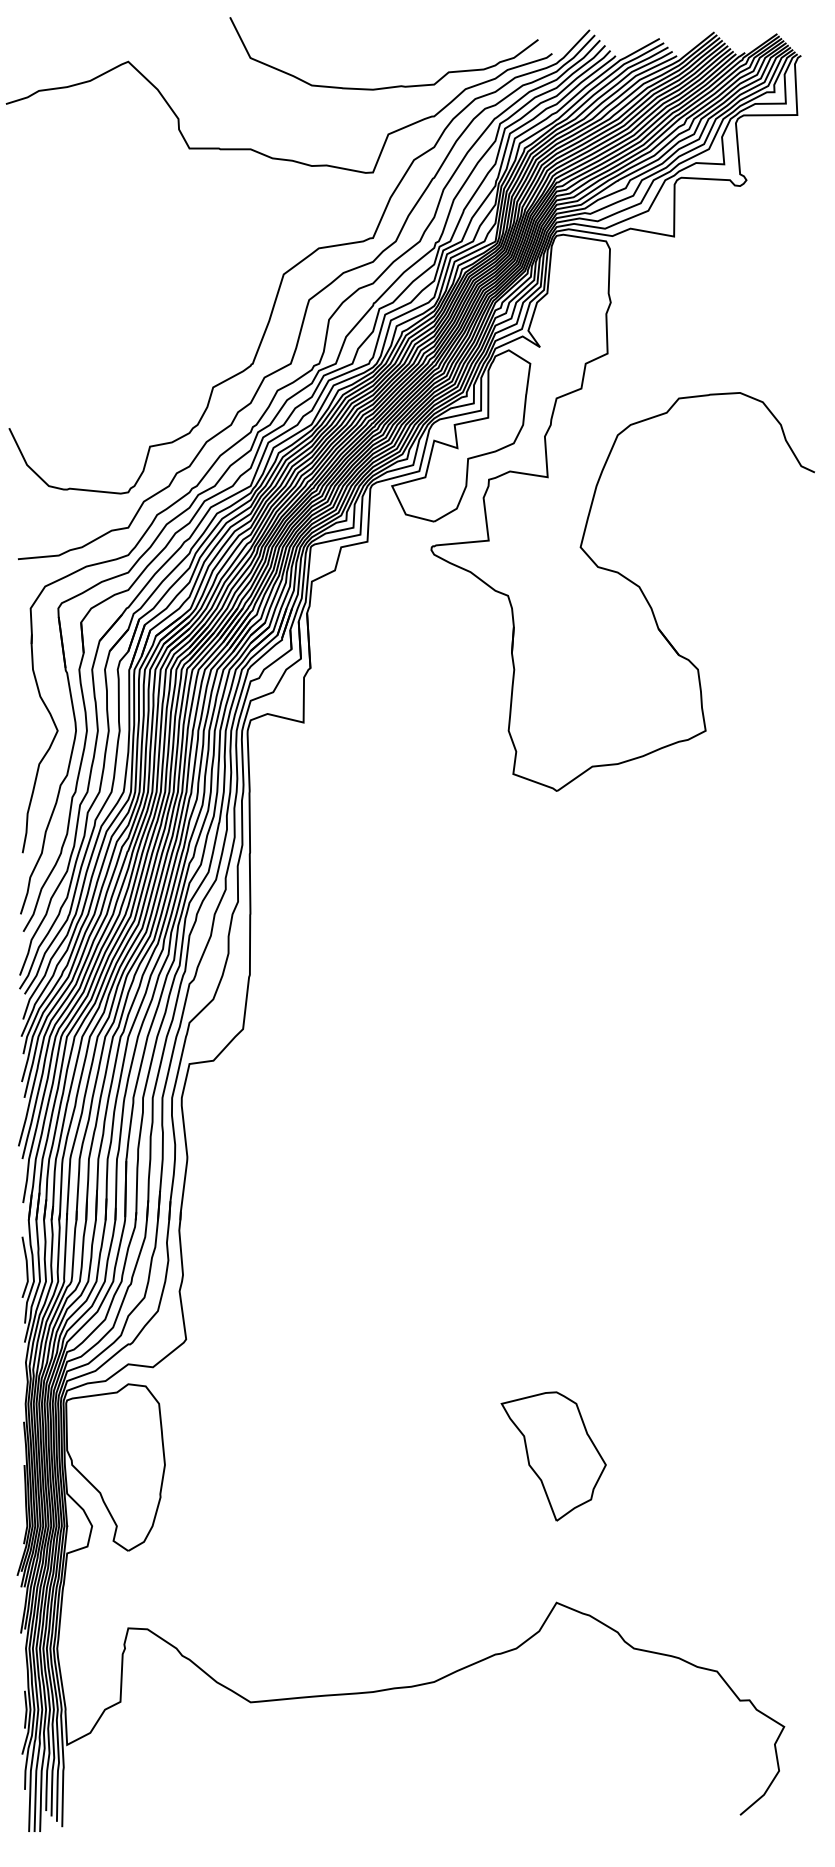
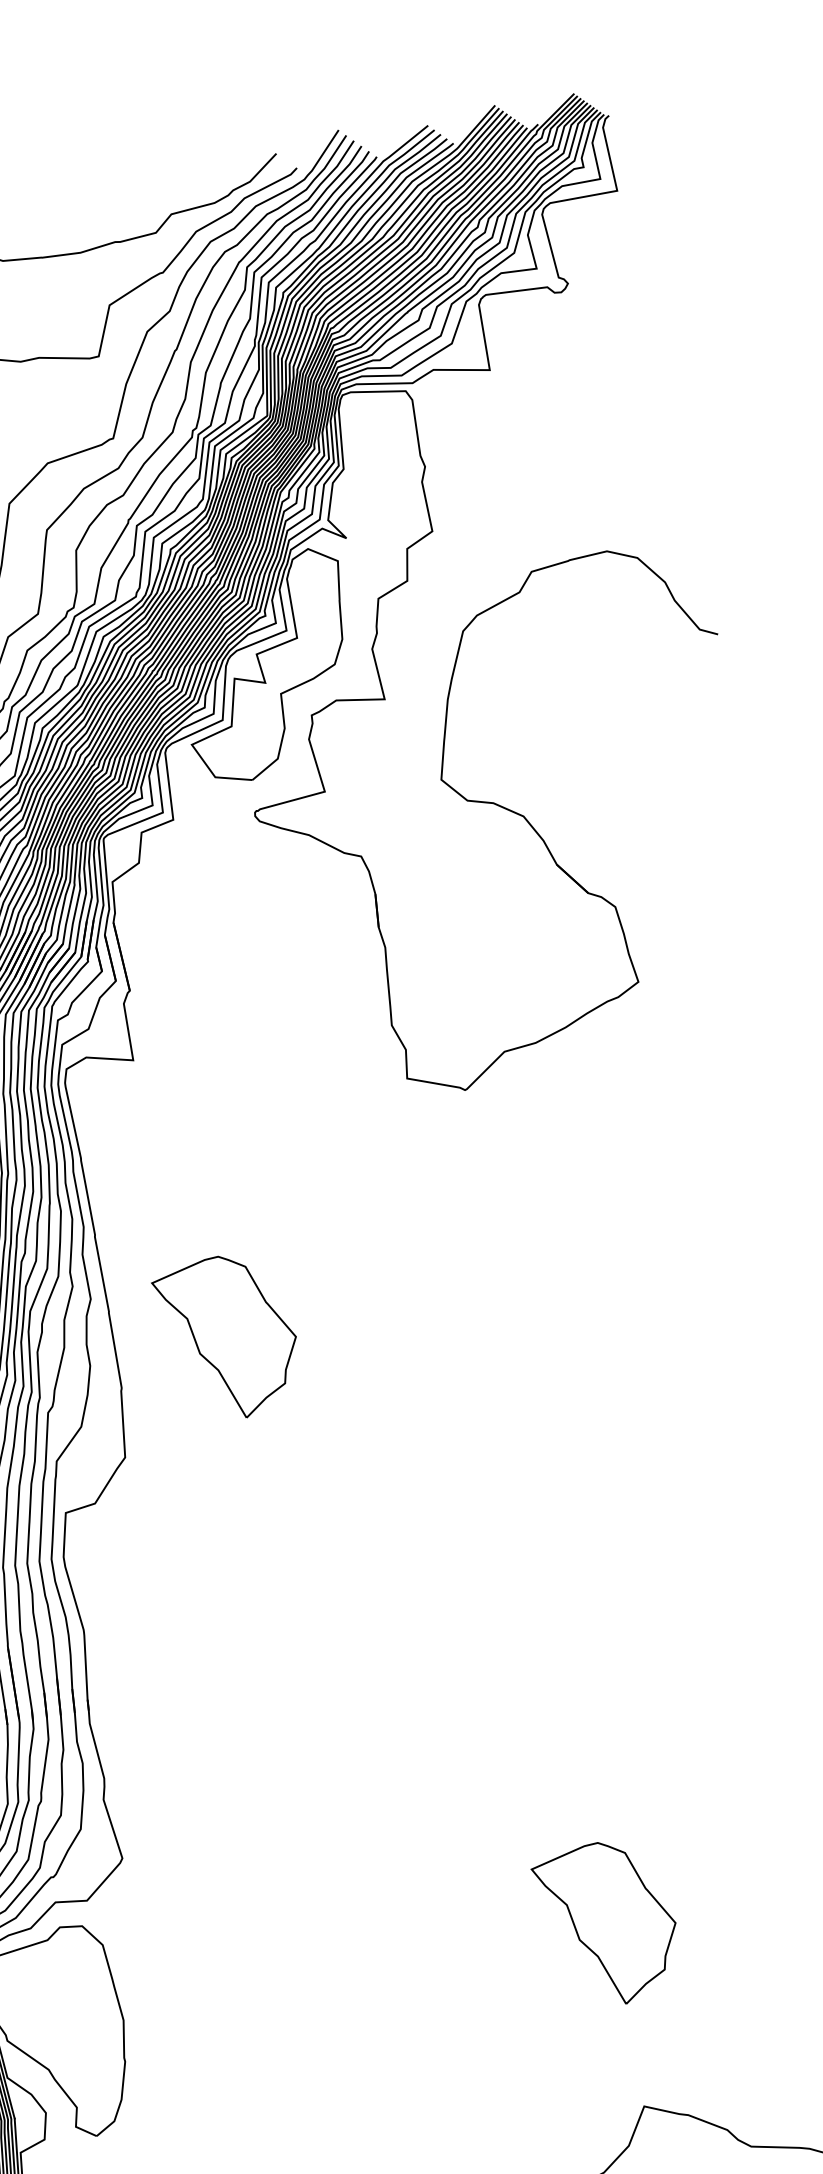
part: (339, 950) -> (228, 1337), added

